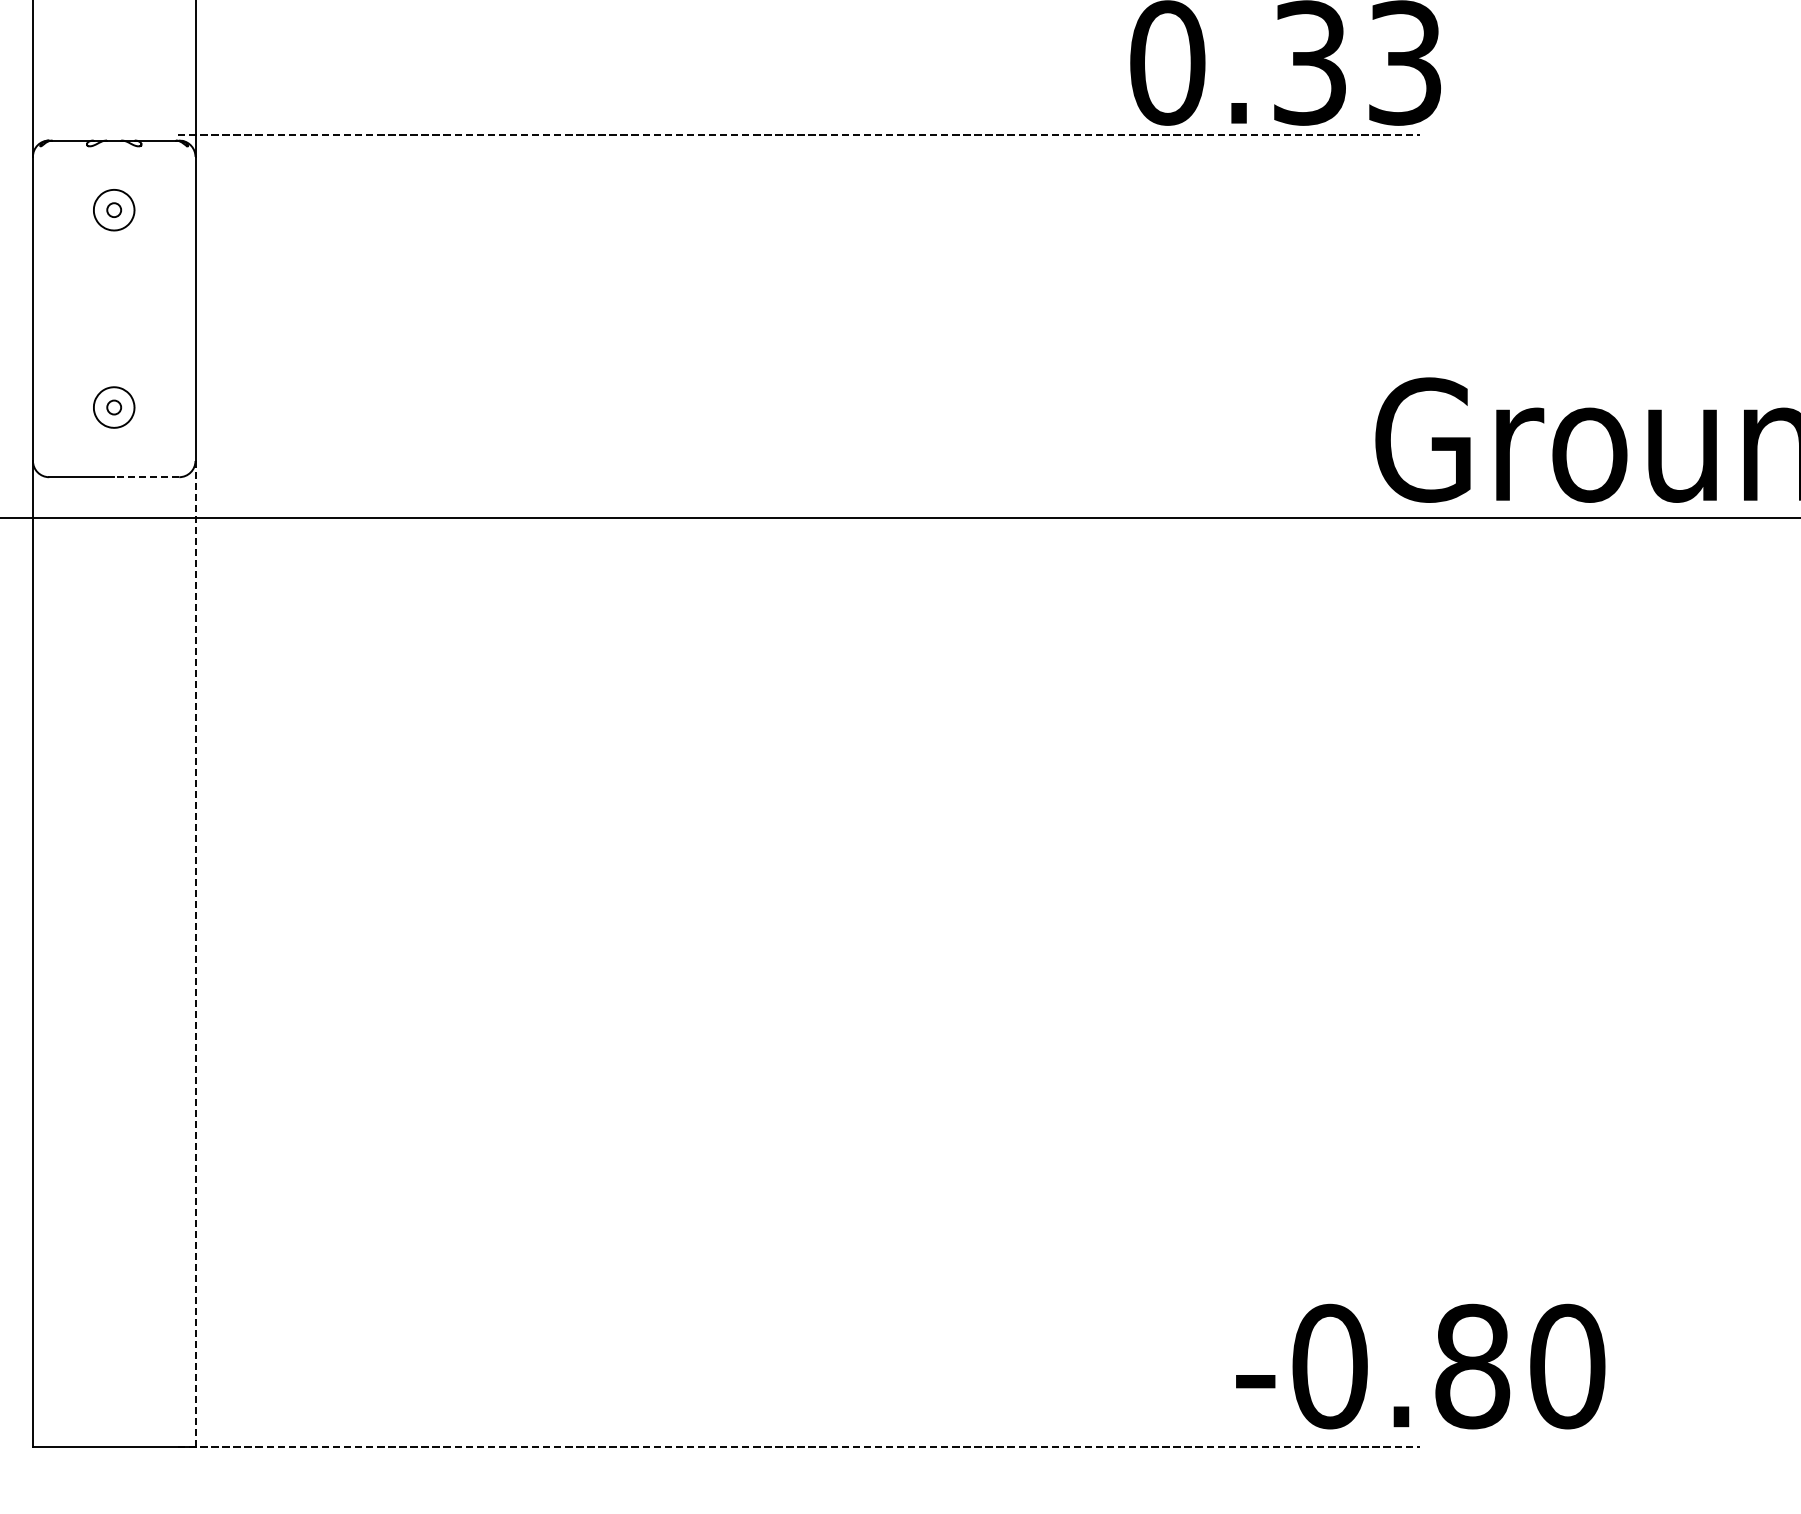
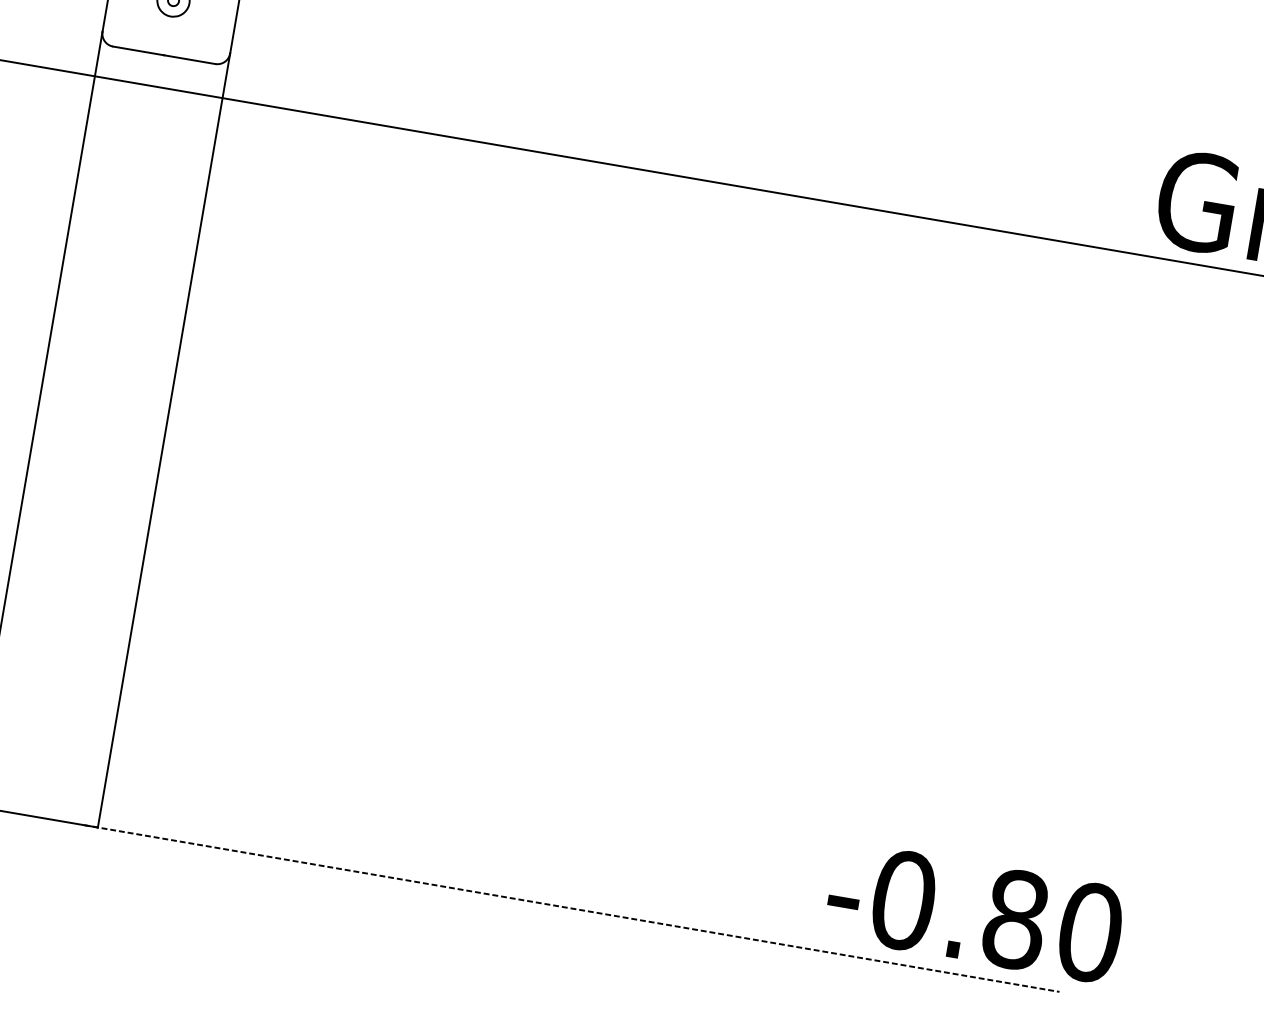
line: (146, 477) -> (189, 59), dashed -> solid
line: (195, 953) -> (164, 440), dashed -> solid
text: (1420, 1366) -> (974, 912), moved

